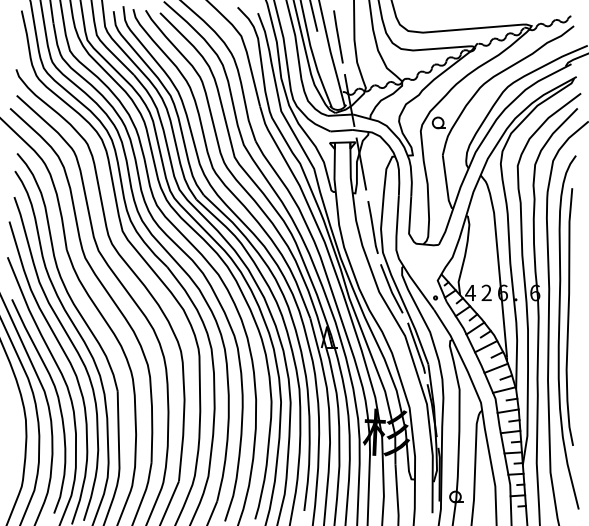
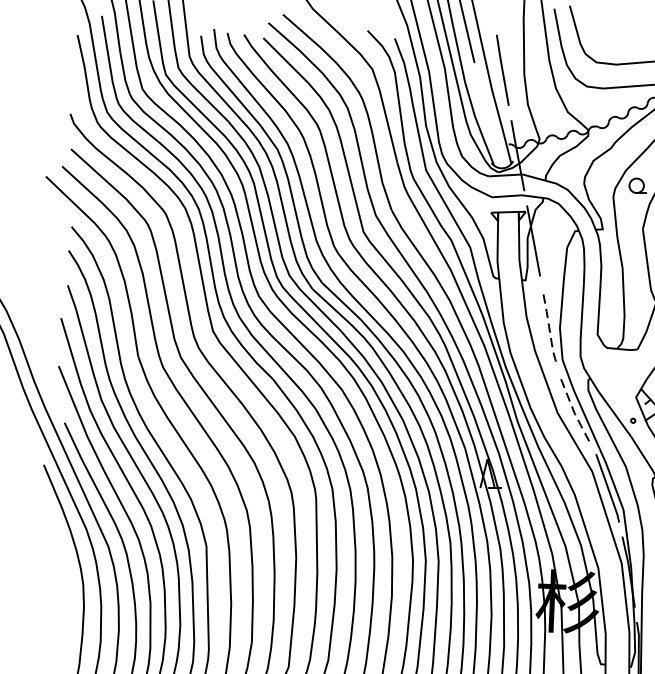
line: (372, 227) -> (548, 326), solid -> dashed
line: (390, 289) -> (572, 409), solid -> dashed

